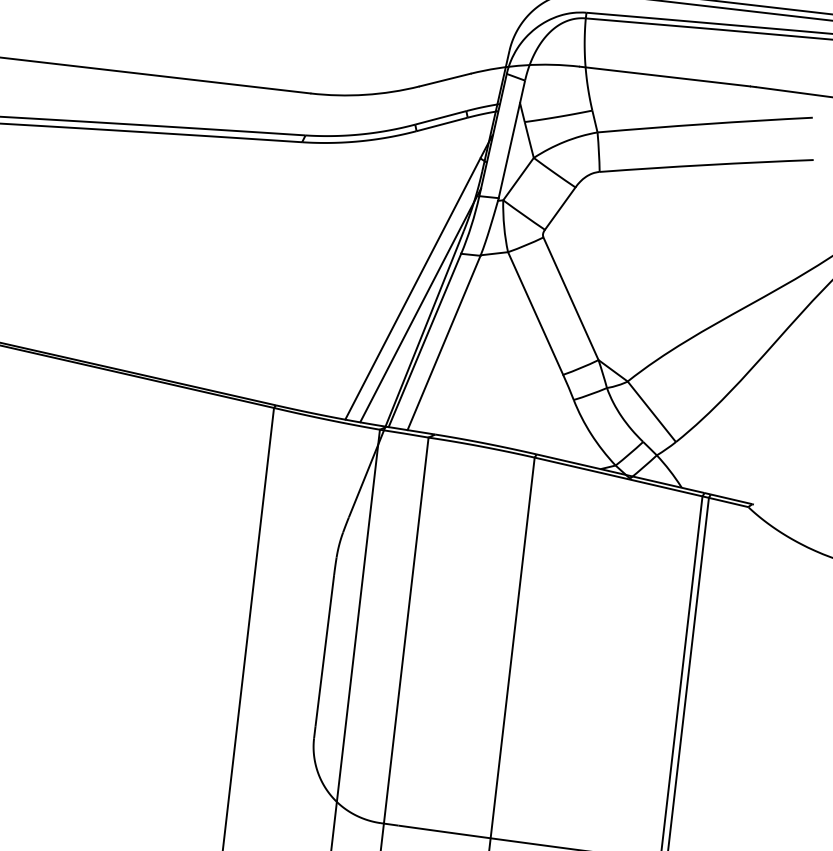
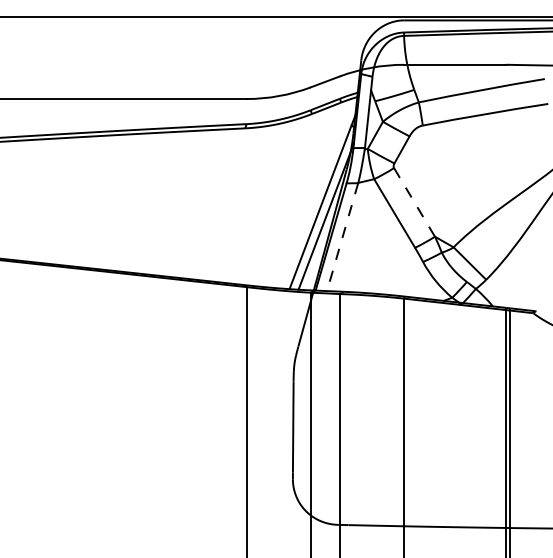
line: (570, 298) -> (414, 202), solid -> dashed
line: (443, 343) -> (342, 237), solid -> dashed

